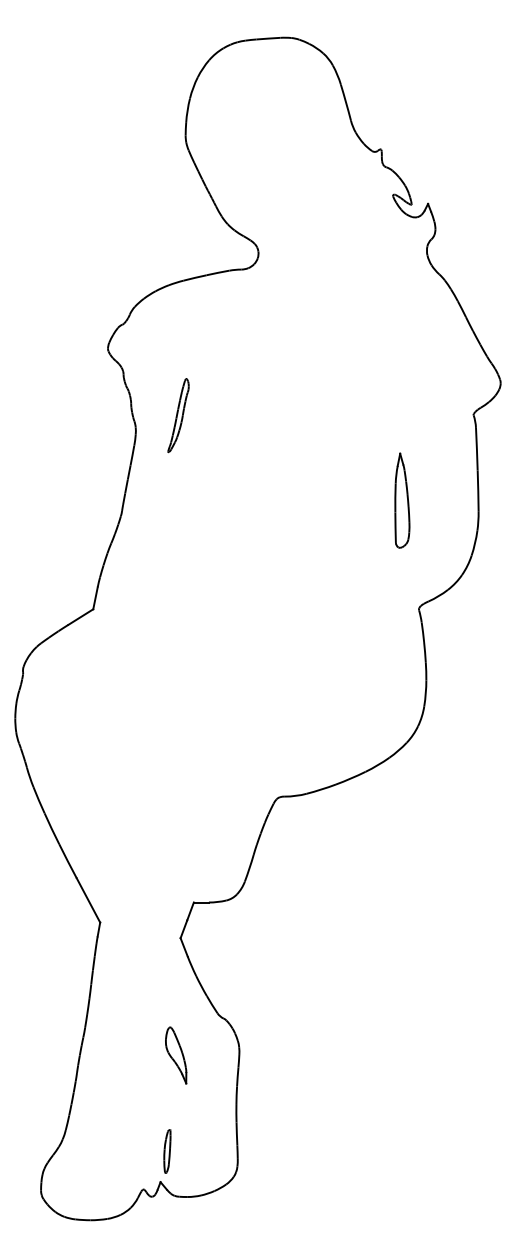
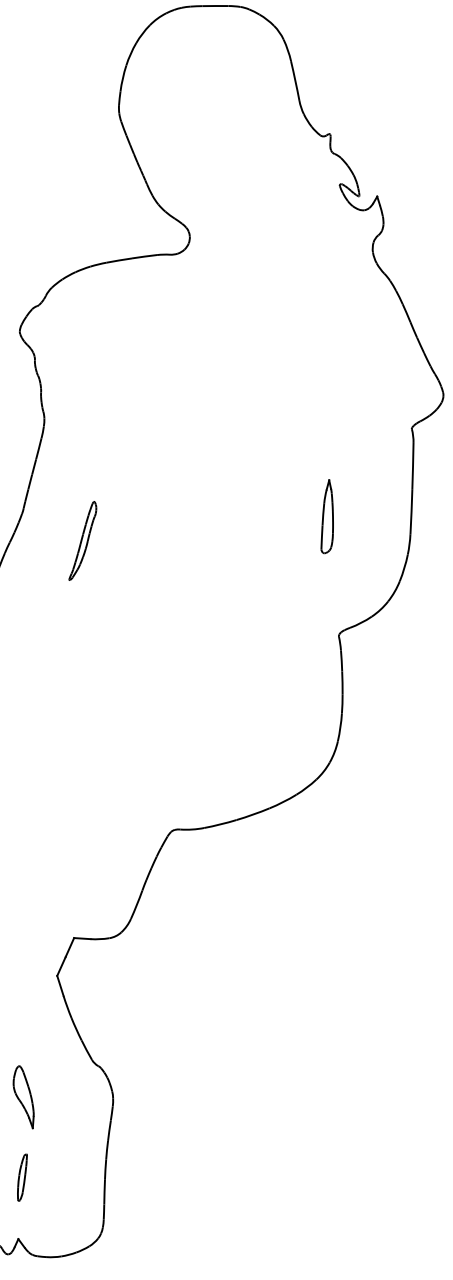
part: (178, 415) -> (83, 540), moved
part: (402, 500) -> (328, 516), size x0.71
part: (176, 1055) -> (24, 1097), moved
part: (167, 1151) -> (22, 1177), moved

